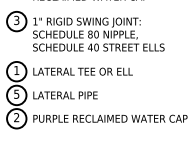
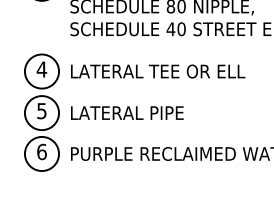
text: (16, 70) -> (41, 69), 1 -> 4
text: (16, 117) -> (41, 151), 2 -> 6

